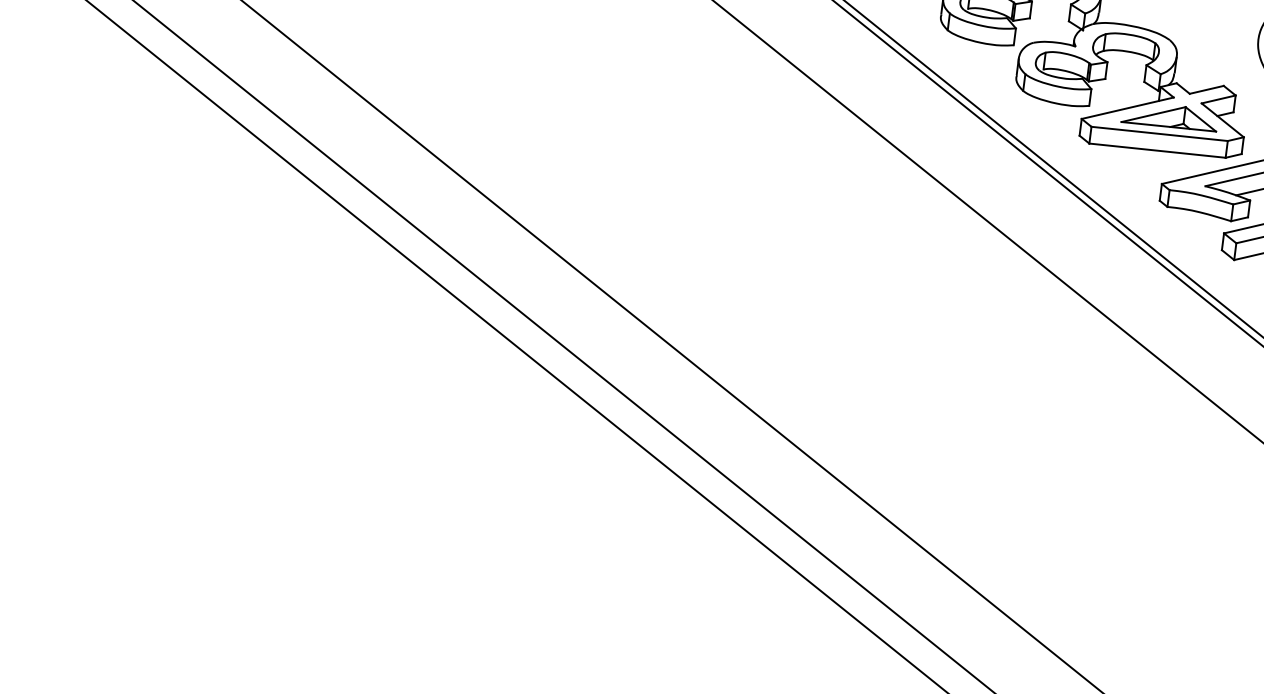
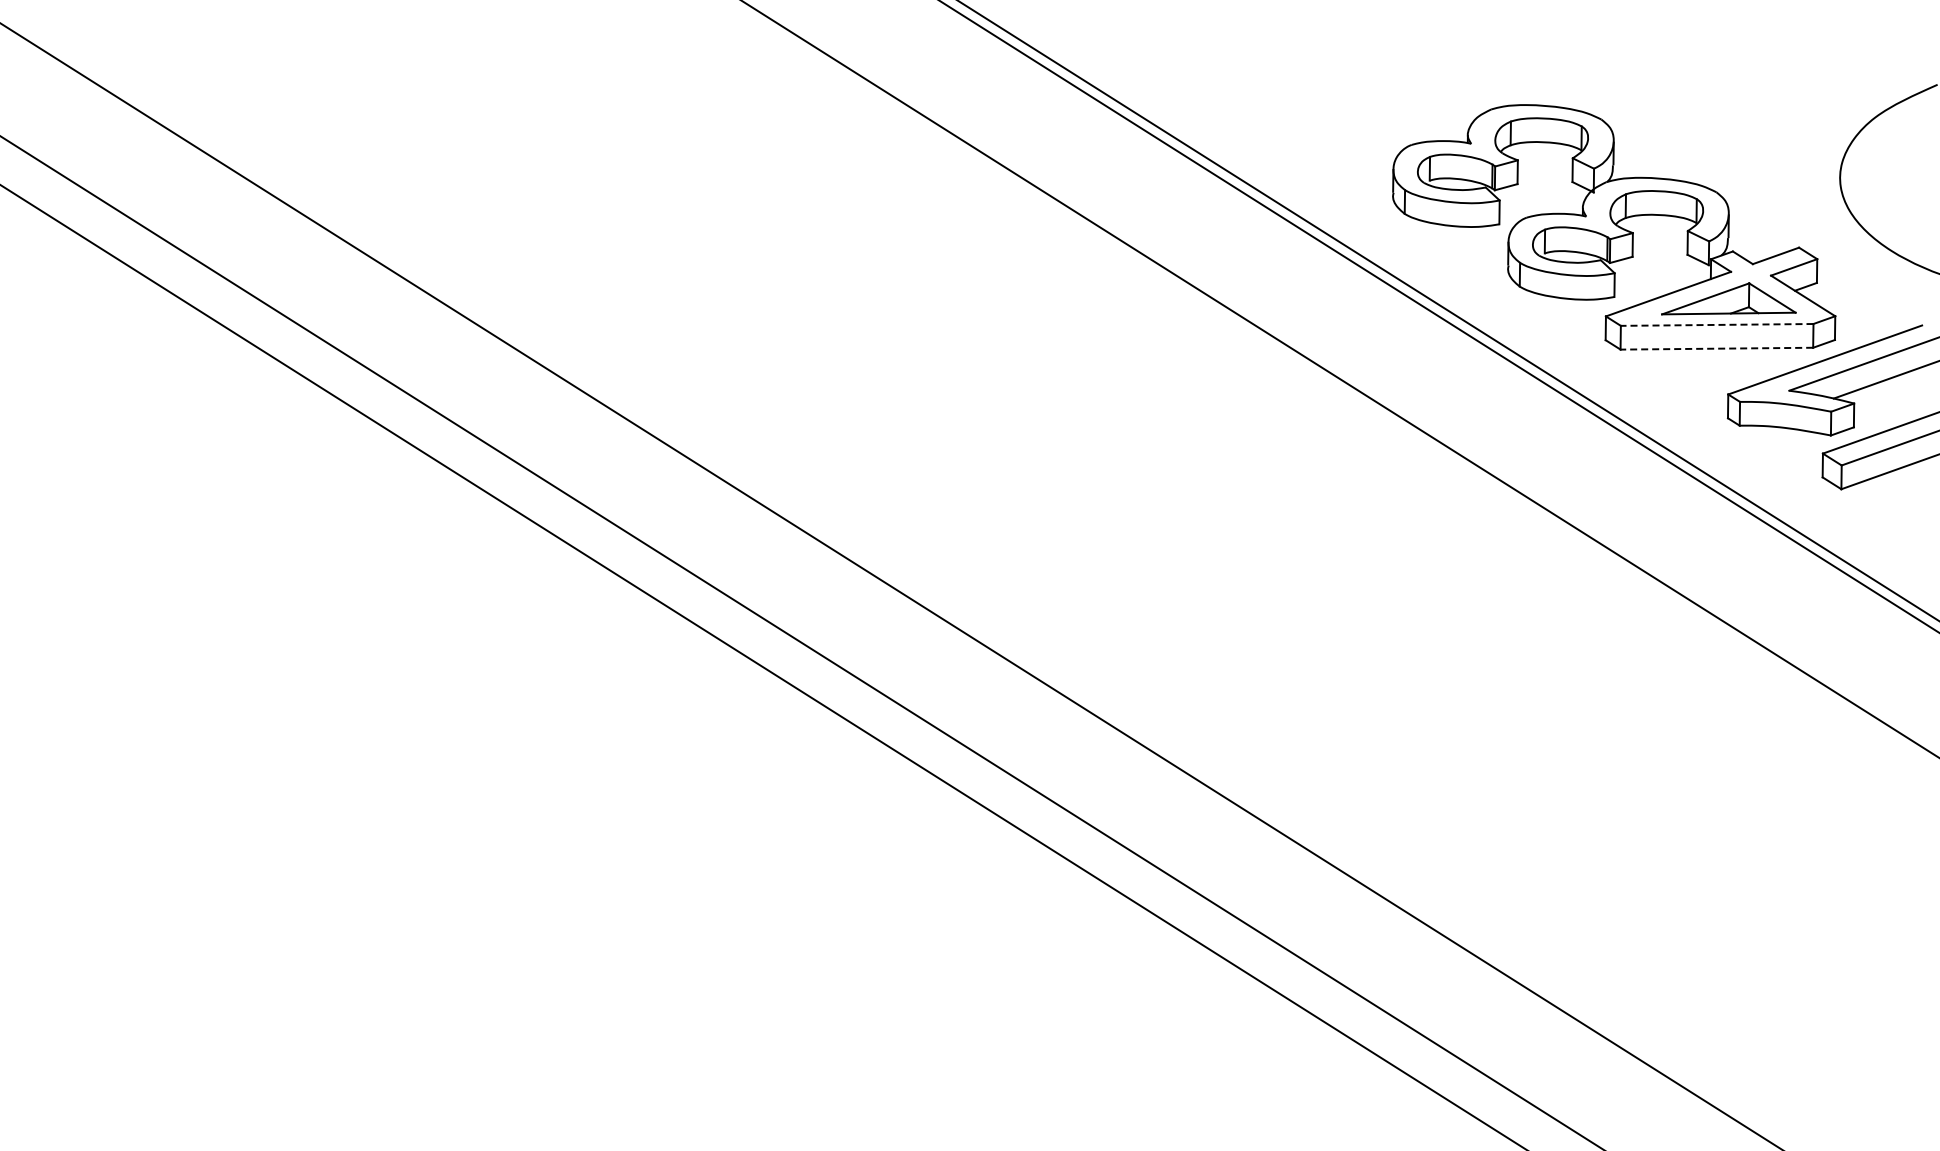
line: (1159, 133) -> (1716, 324), solid -> dashed
line: (1157, 150) -> (1716, 348), solid -> dashed

